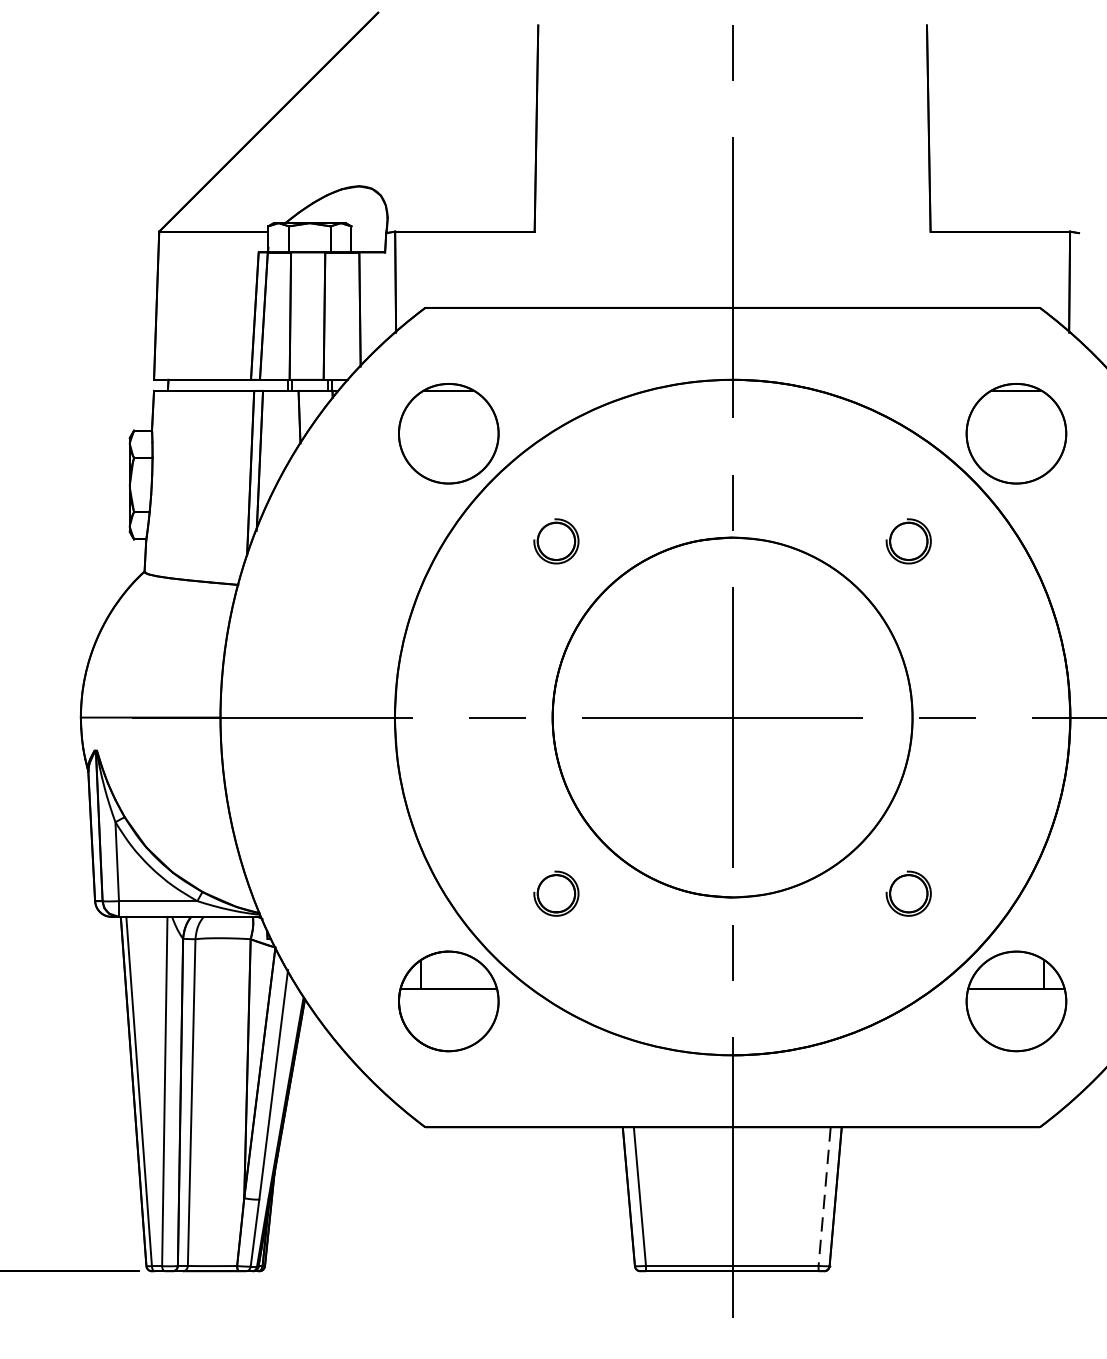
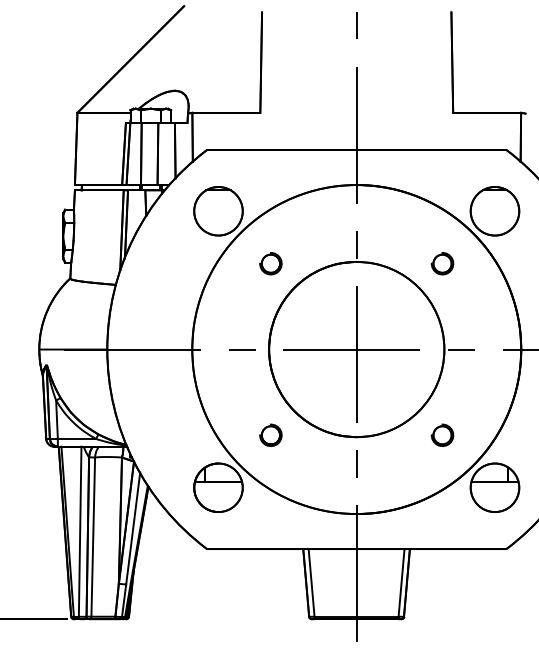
line: (824, 1195) -> (401, 582), dashed -> solid

